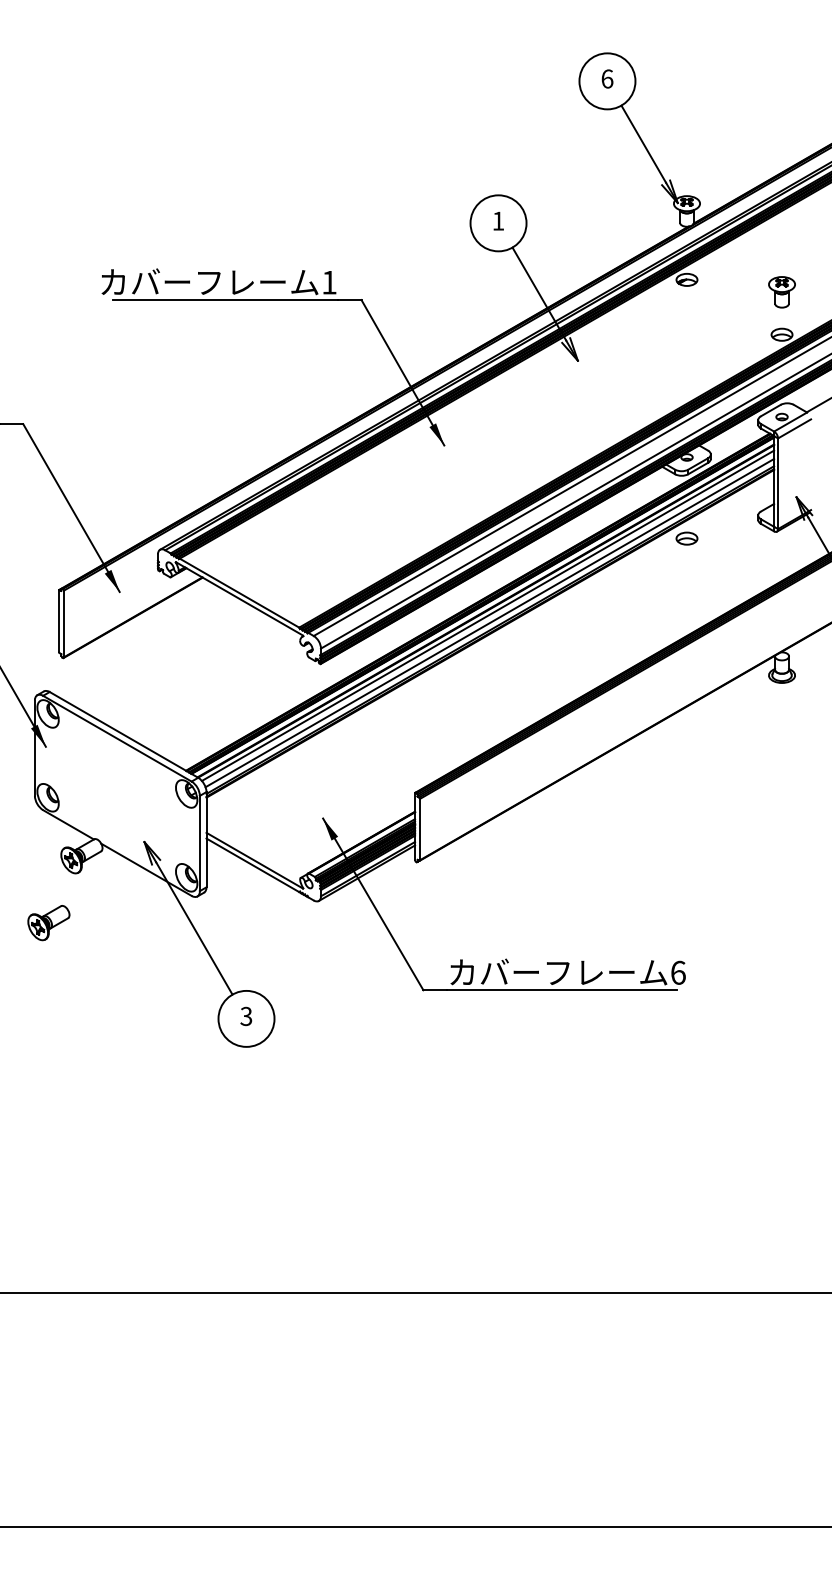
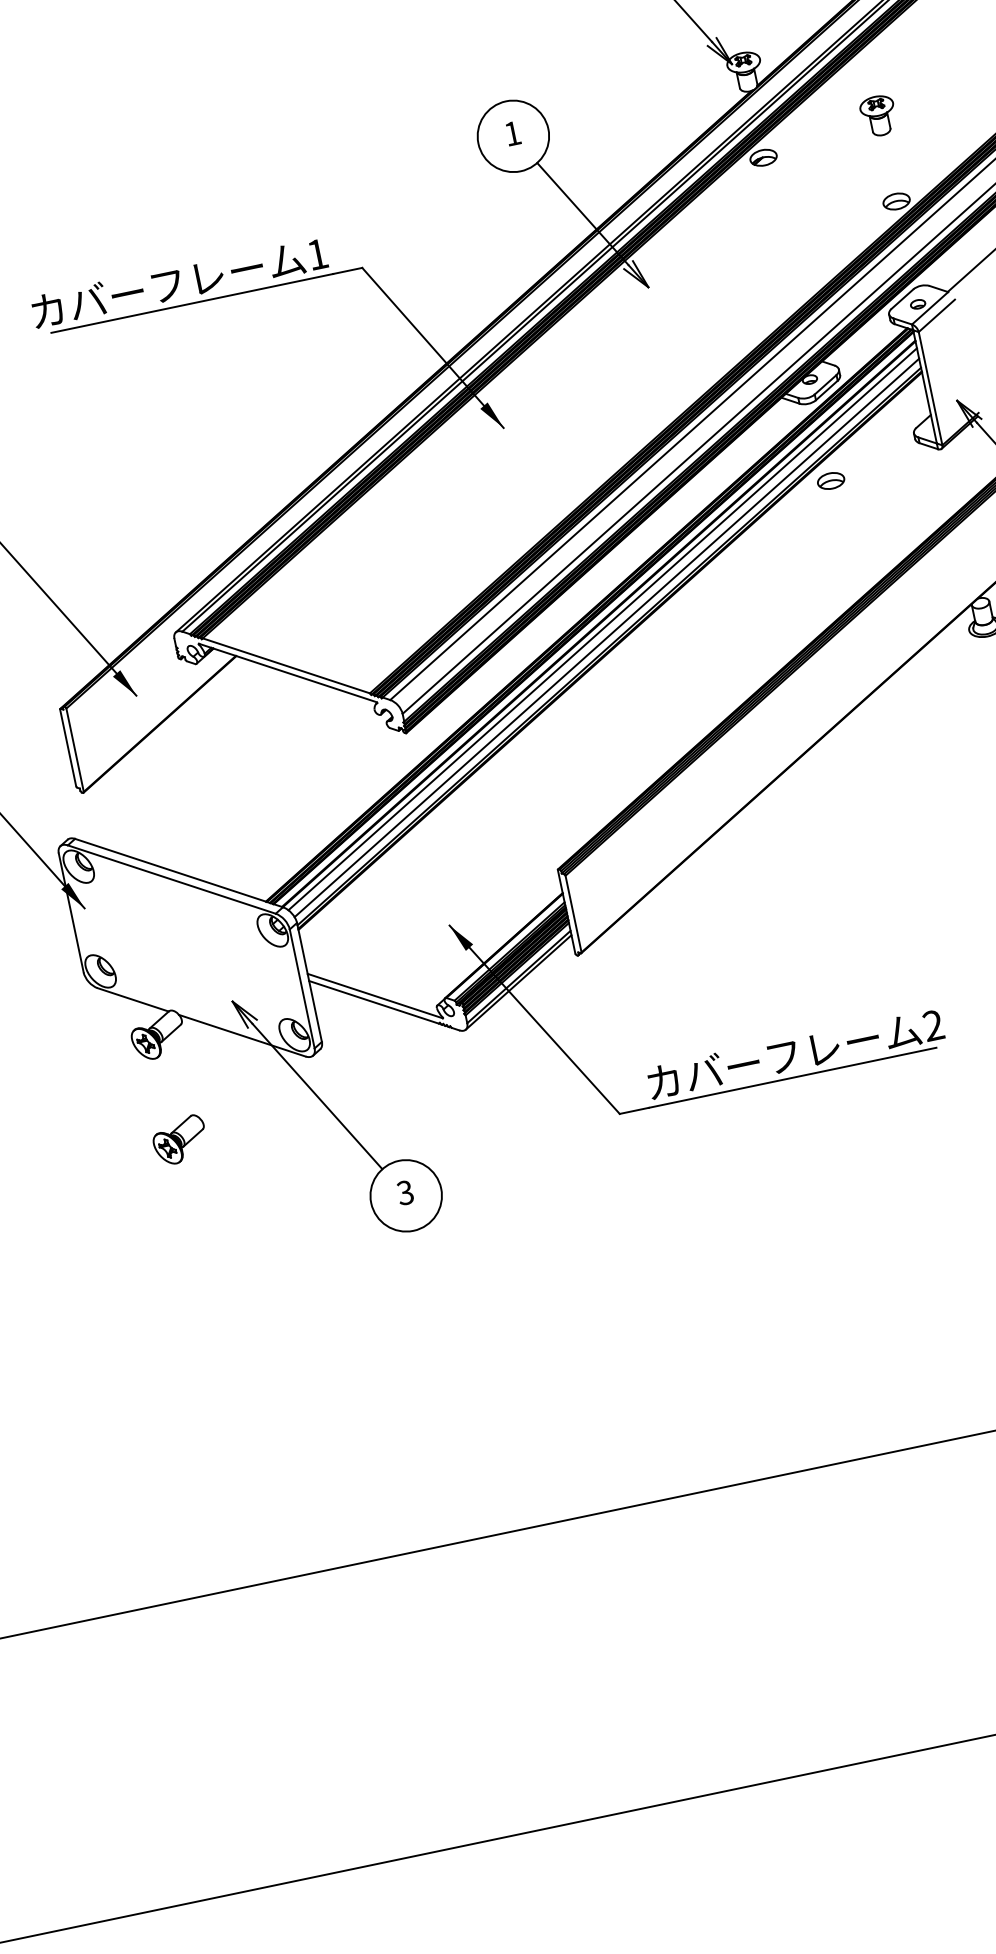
part: (781, 292) -> (878, 116), moved
part: (48, 923) -> (179, 1140), moved
text: (678, 972) -> (933, 1025), 6 -> 2

